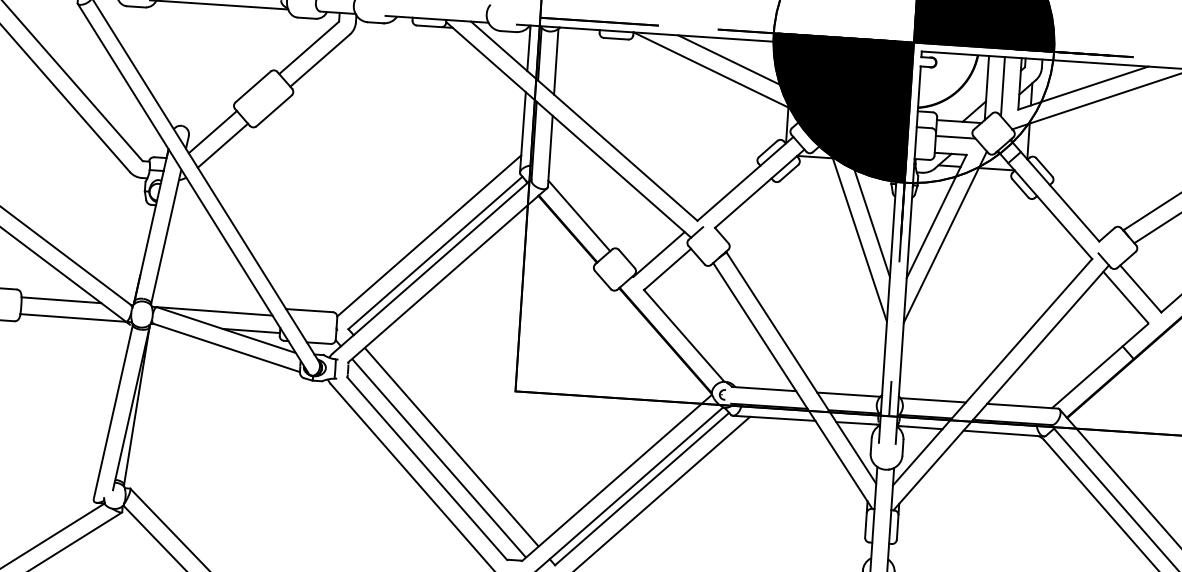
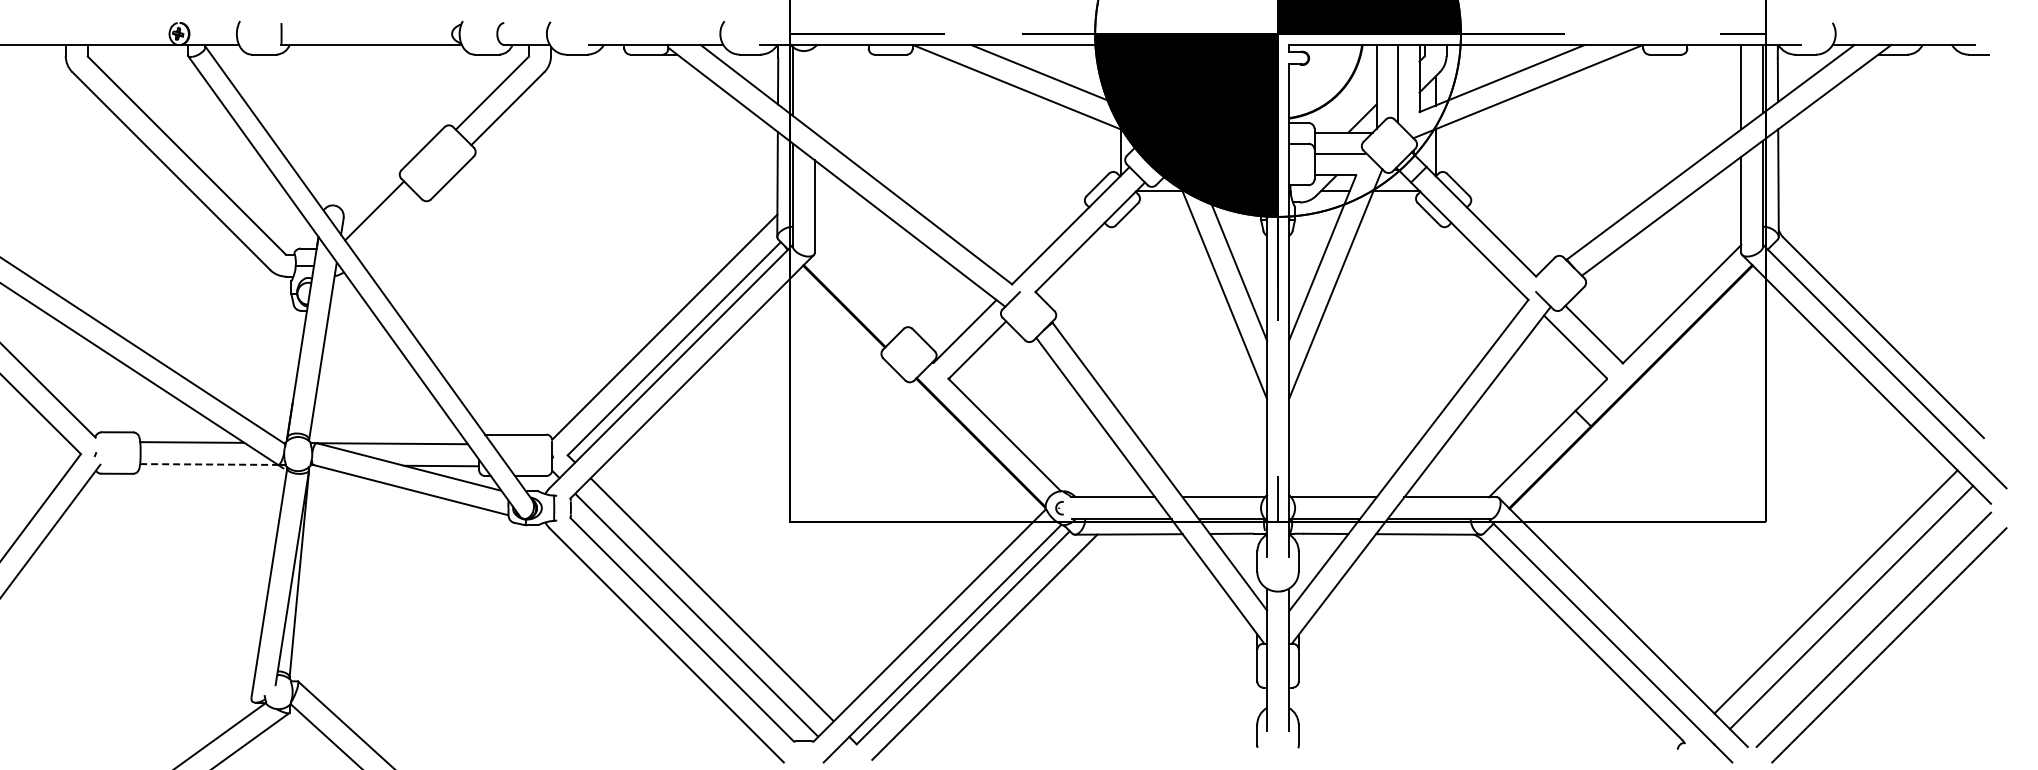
line: (556, 61) -> (814, 89), removed
line: (222, 145) -> (388, 227), removed
line: (578, 215) -> (857, 287), removed
line: (73, 317) -> (209, 464), solid -> dashed

